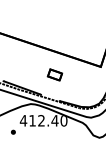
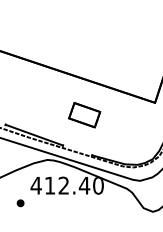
part: (54, 74) -> (83, 114), size x1.43

